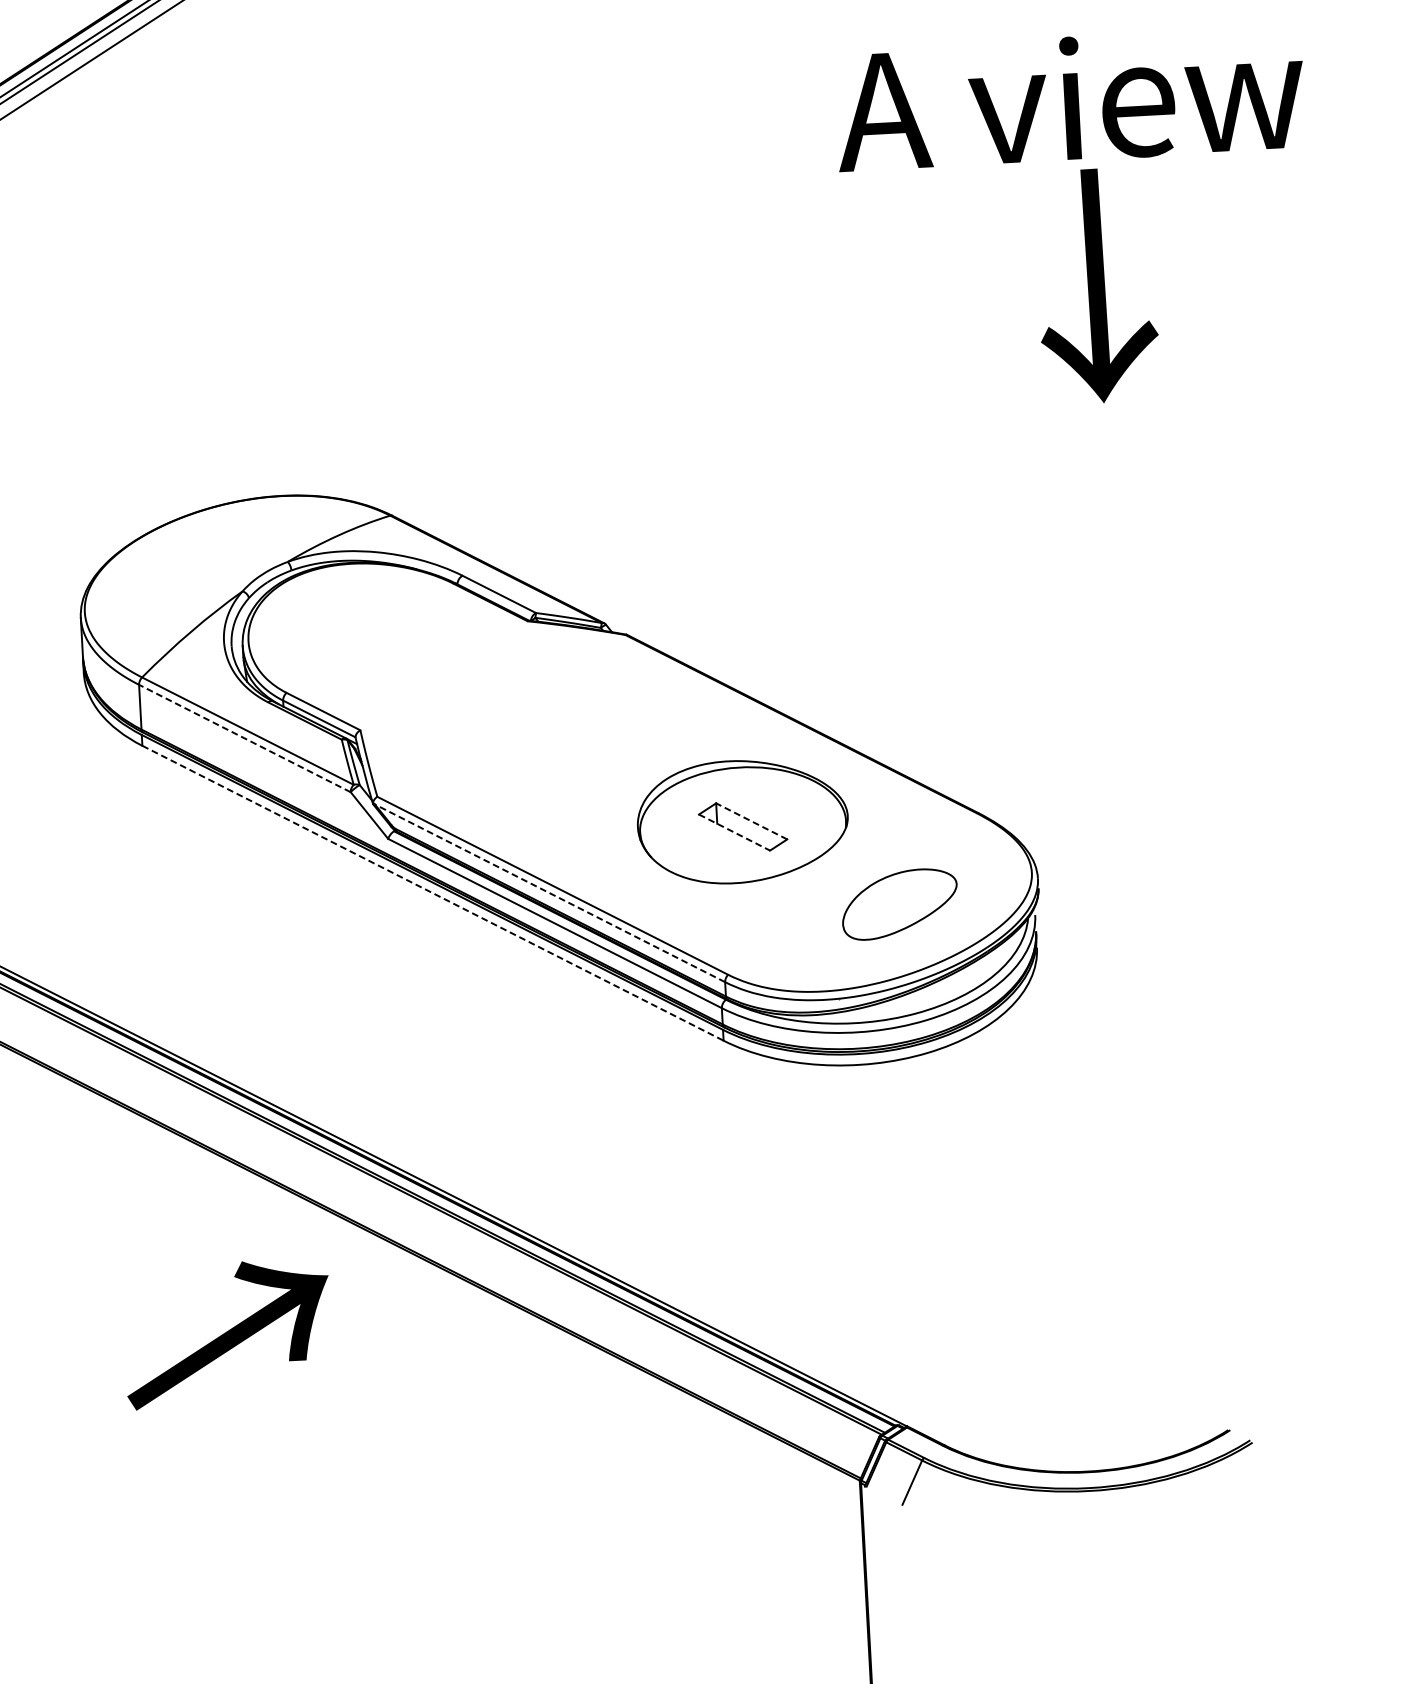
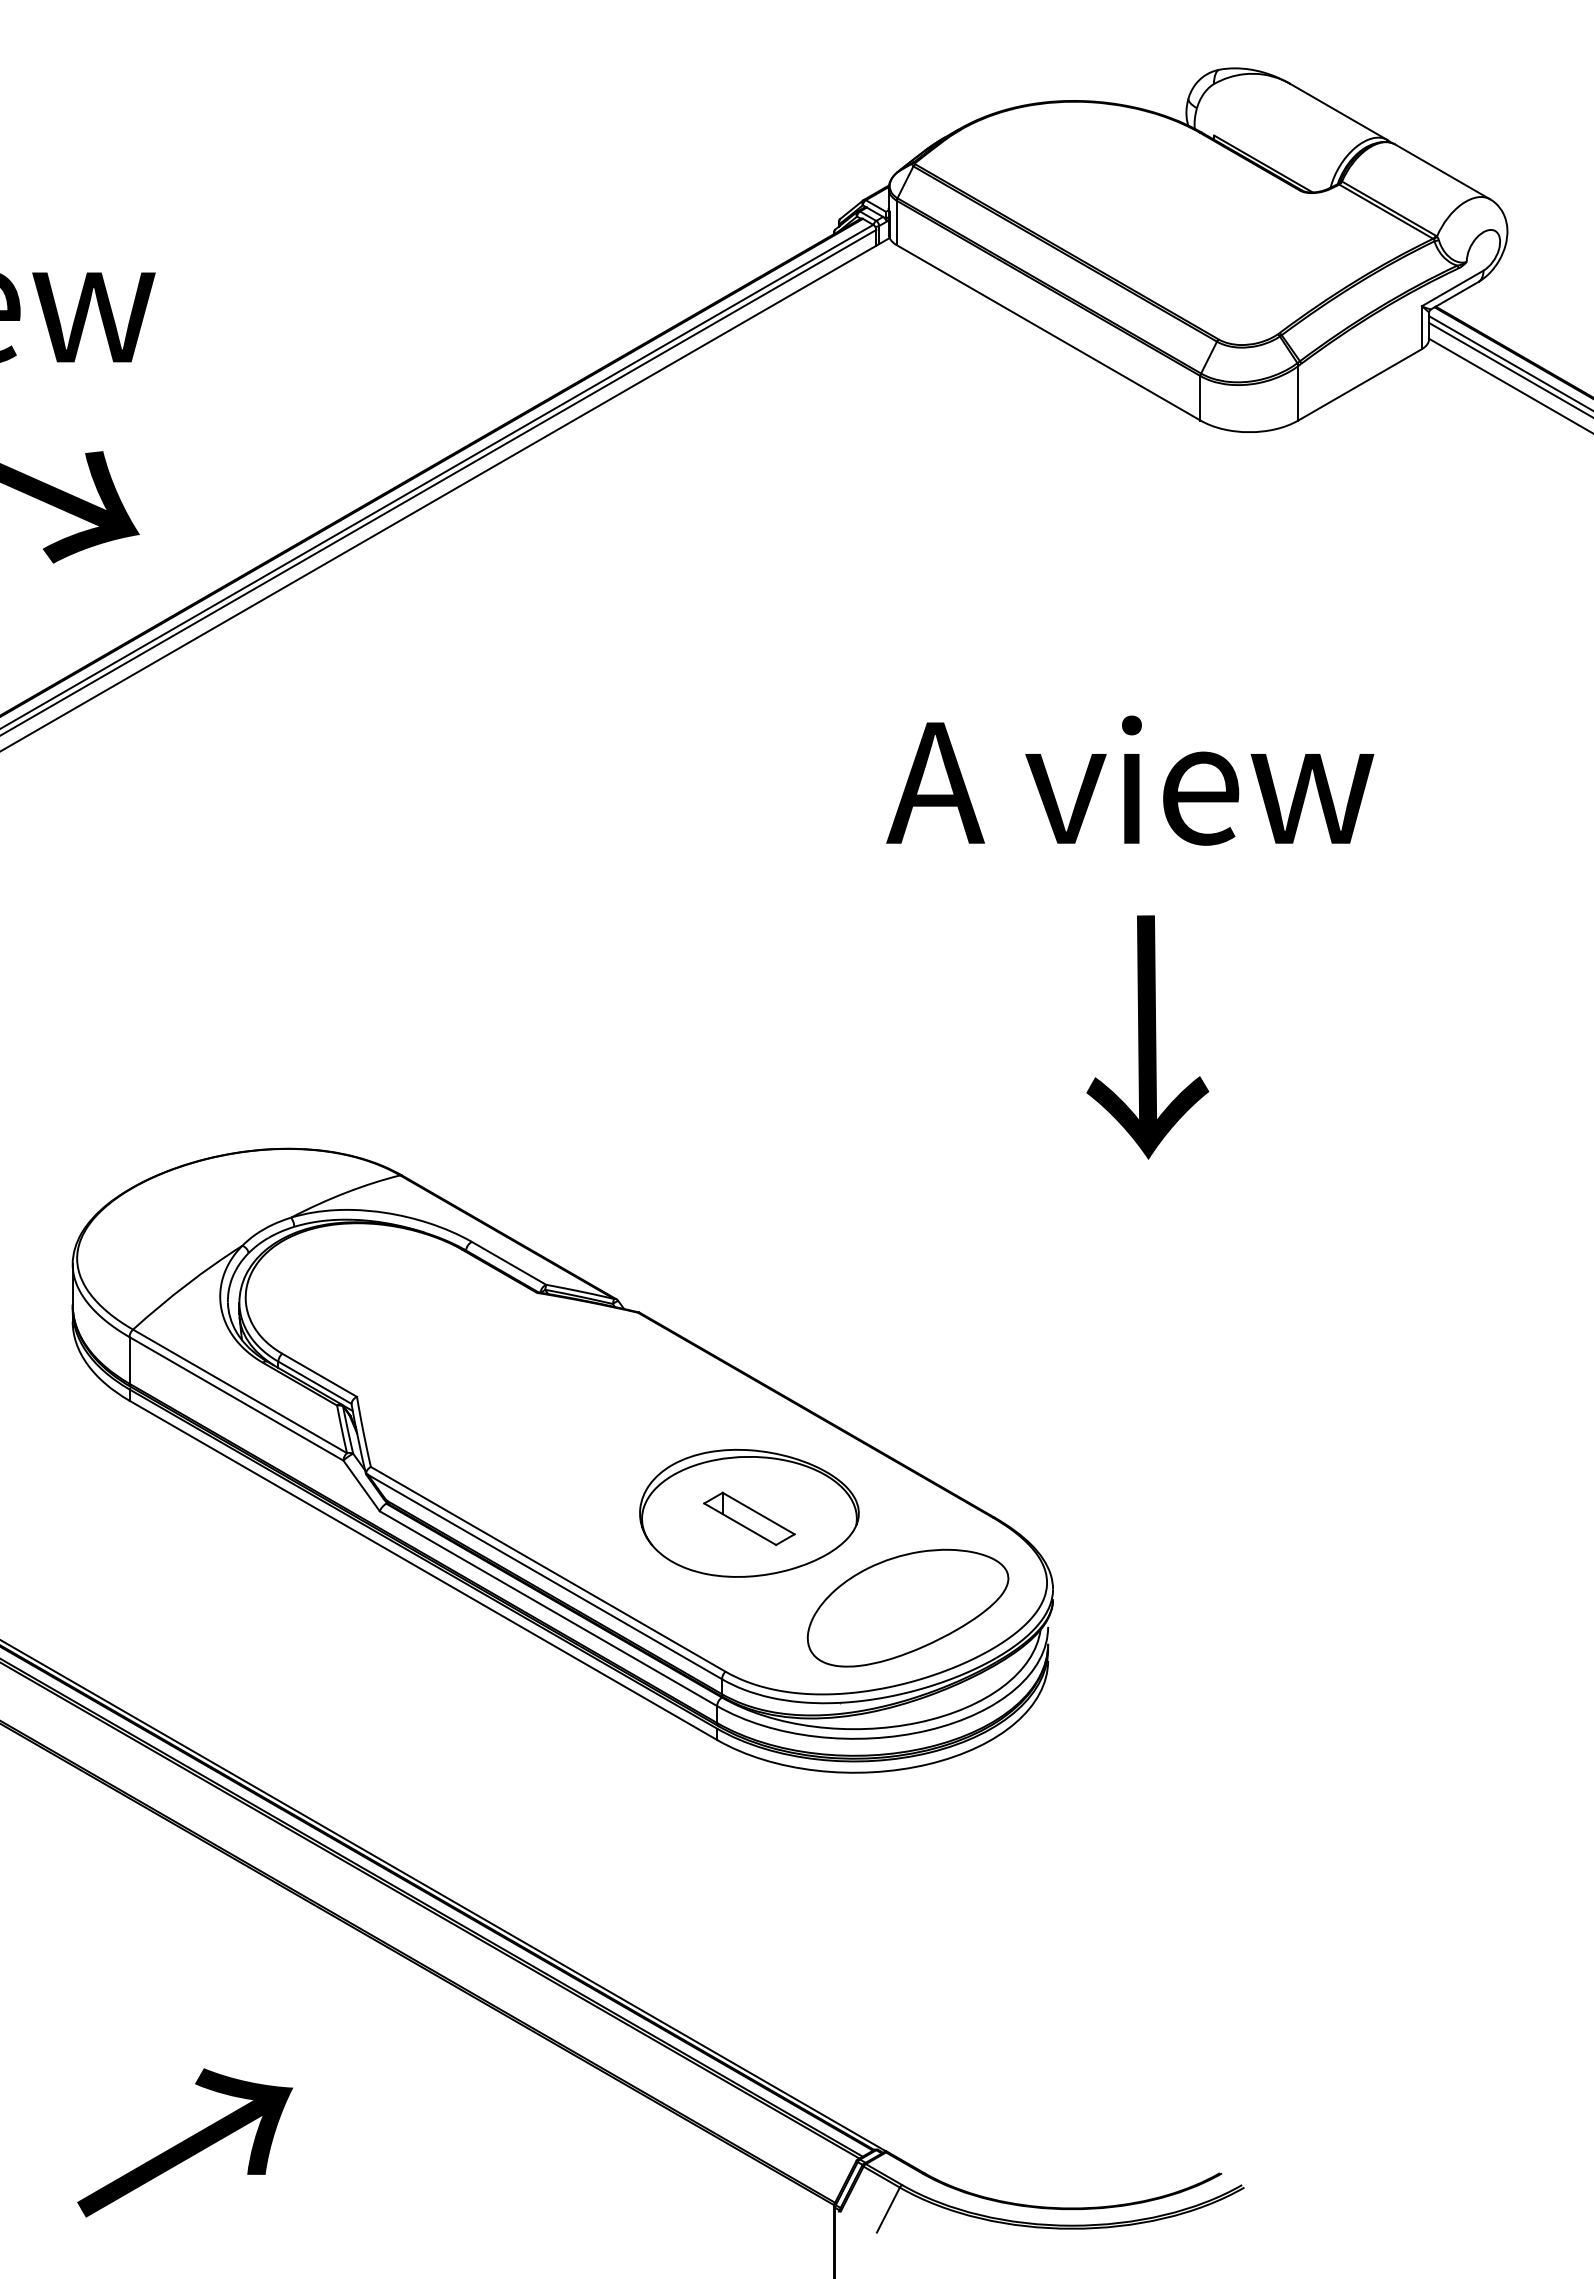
text: (1096, 286) -> (1147, 1037), moved
line: (244, 738) -> (236, 1398), dashed -> solid
line: (751, 821) -> (758, 1513), dashed -> solid
line: (734, 832) -> (740, 1524), dashed -> solid
line: (549, 892) -> (544, 1576), dashed -> solid
line: (433, 893) -> (423, 1570), dashed -> solid
part: (899, 903) -> (907, 1607), size x1.67
text: (228, 1333) -> (185, 2142), moved

